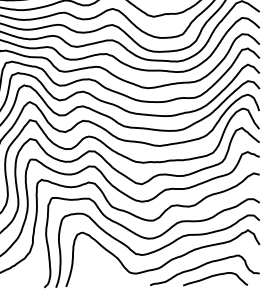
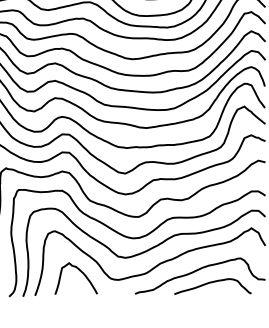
curve: (104, 267) -> (80, 272), added

